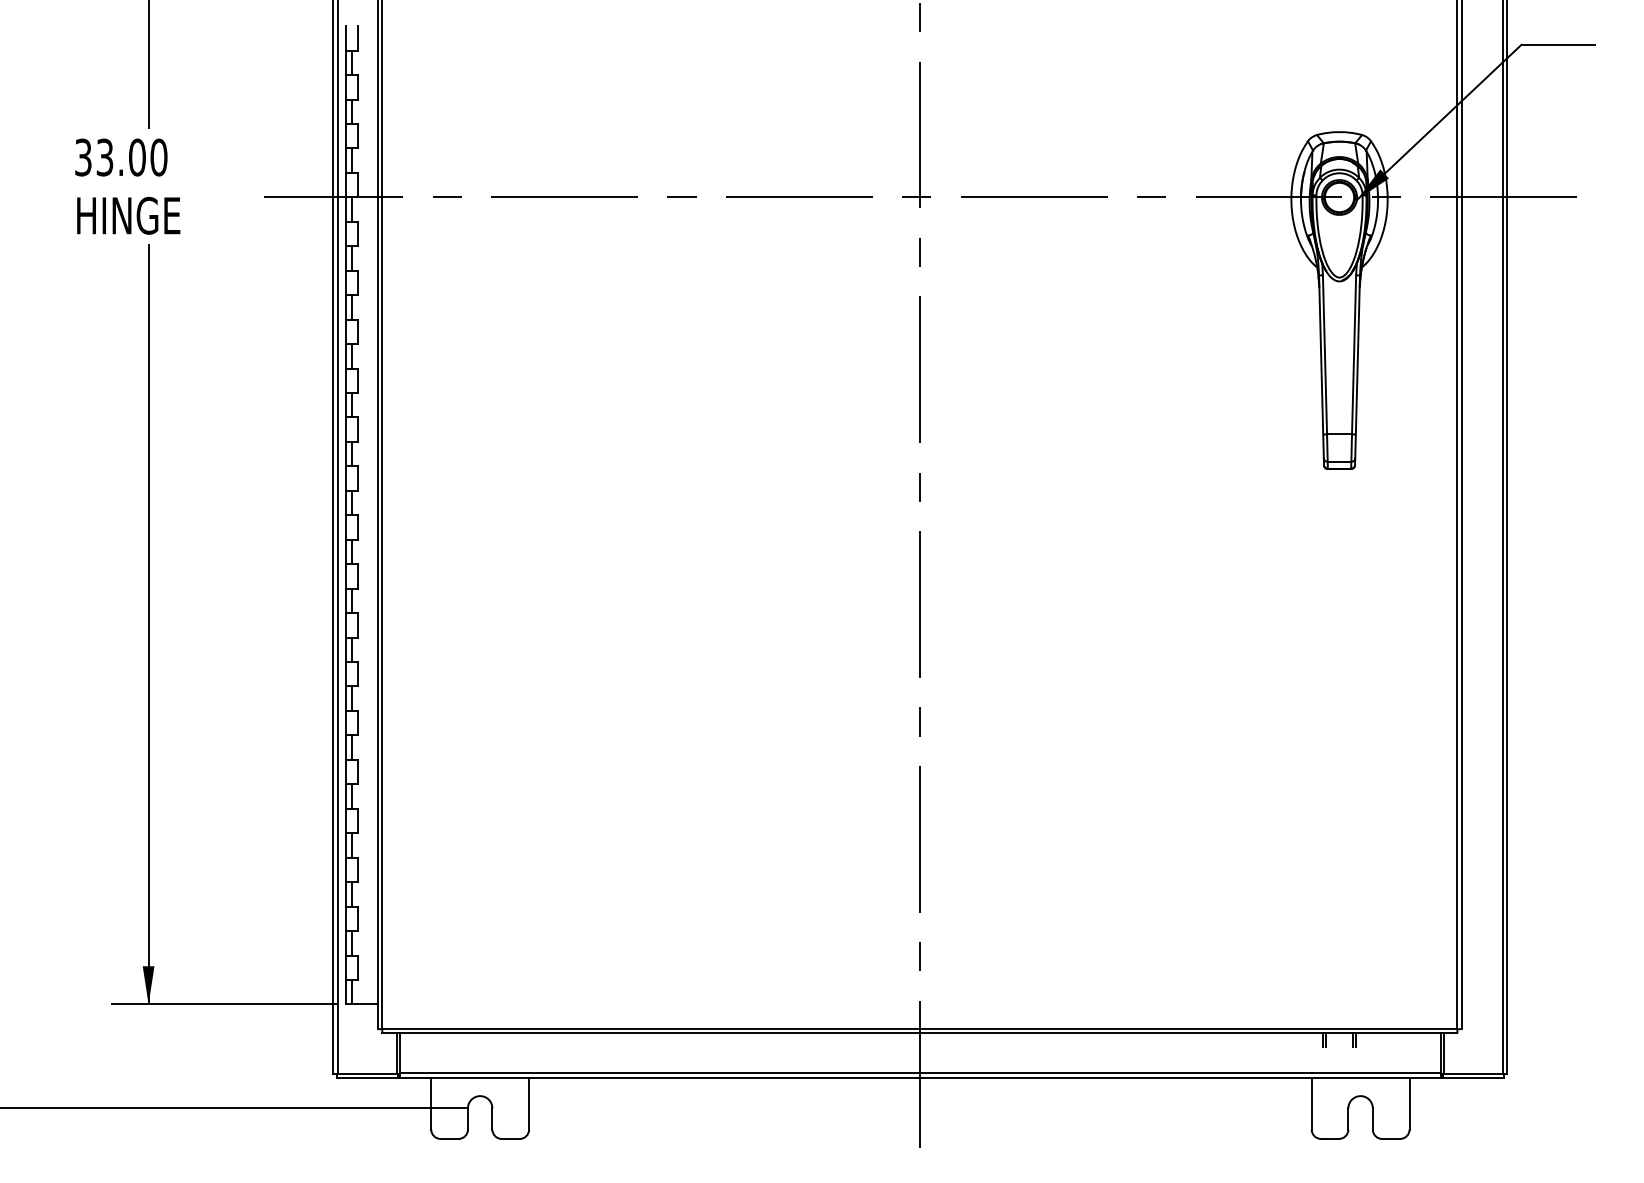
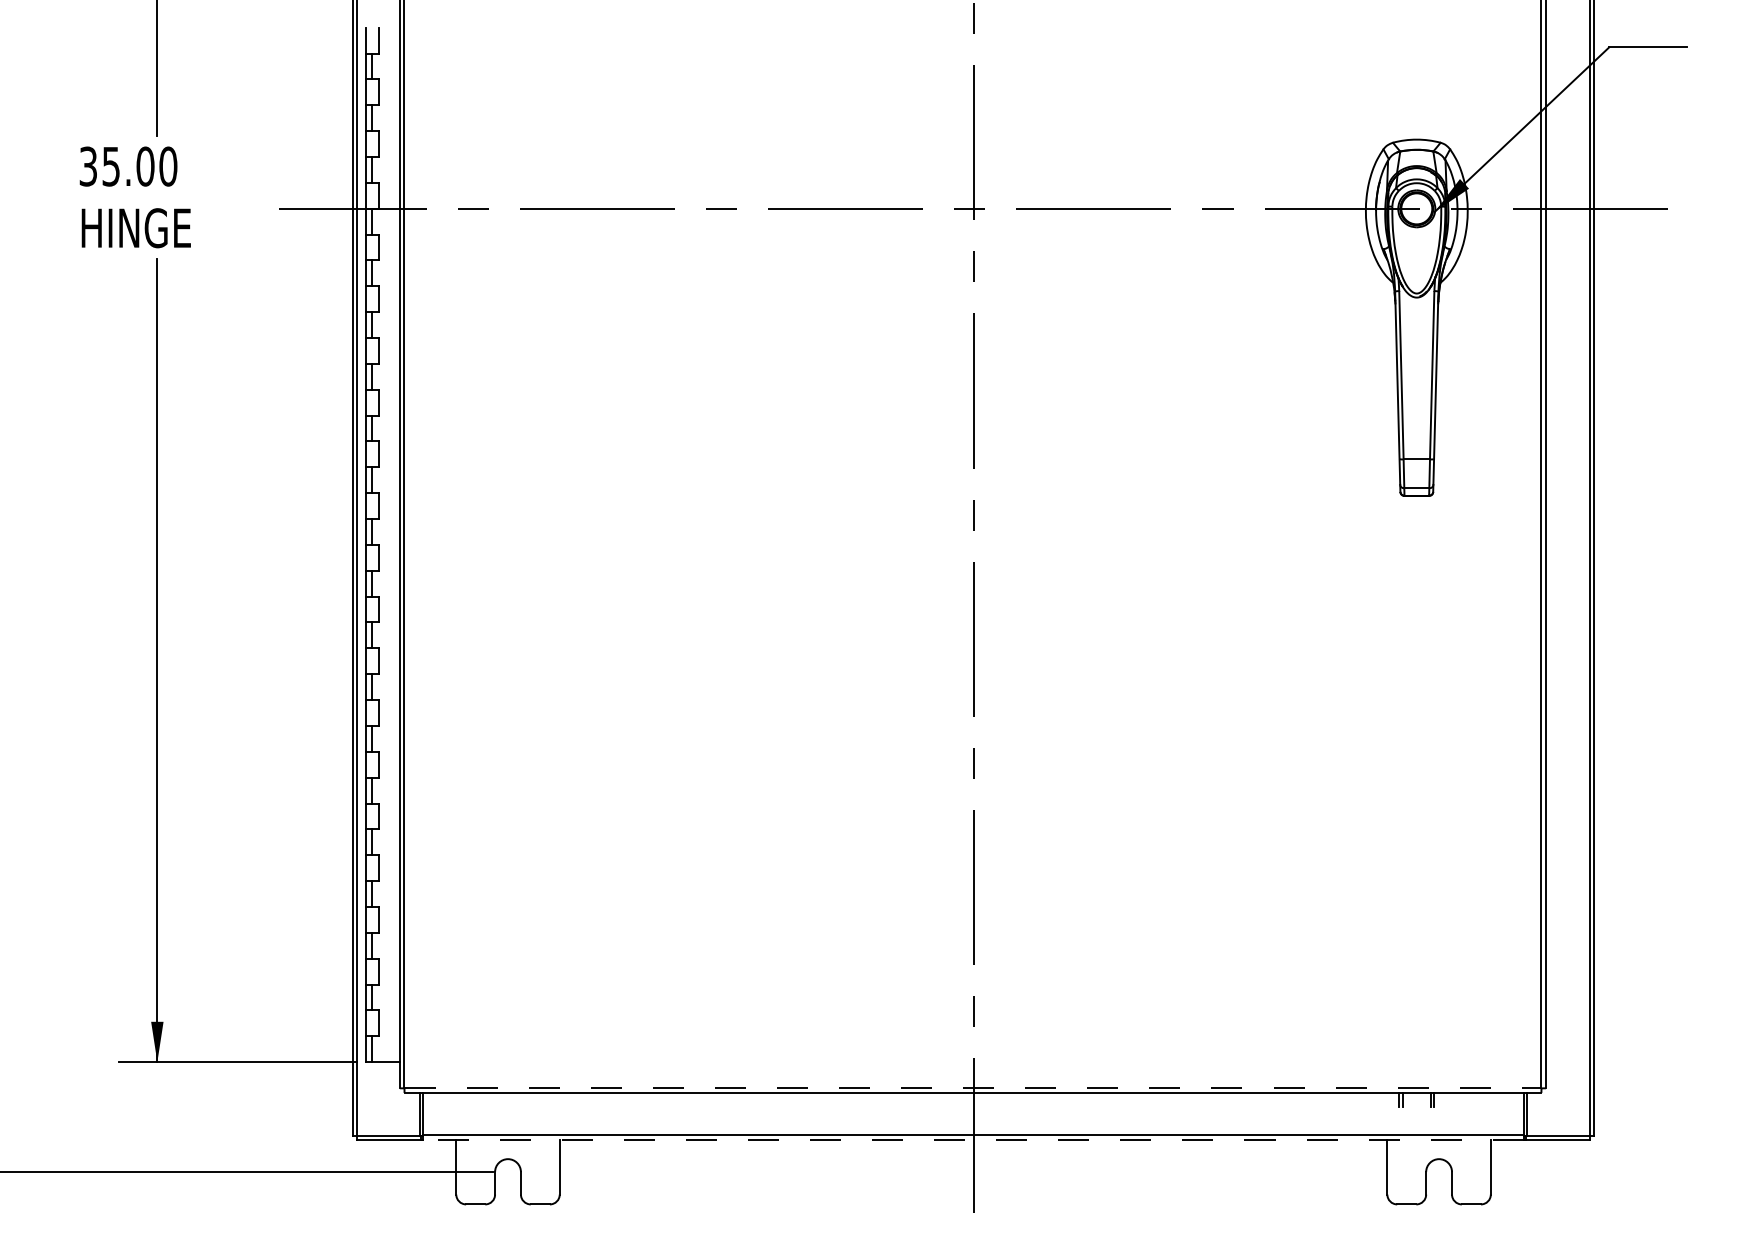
text: (105, 156) -> (111, 165), 33.00 -> 35.00
line: (920, 1029) -> (973, 1088), solid -> dashed
line: (920, 1077) -> (973, 1139), solid -> dashed

